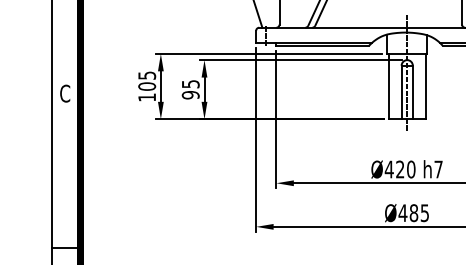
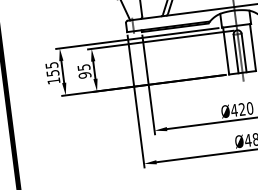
text: (147, 86) -> (53, 73), 105 -> 155

